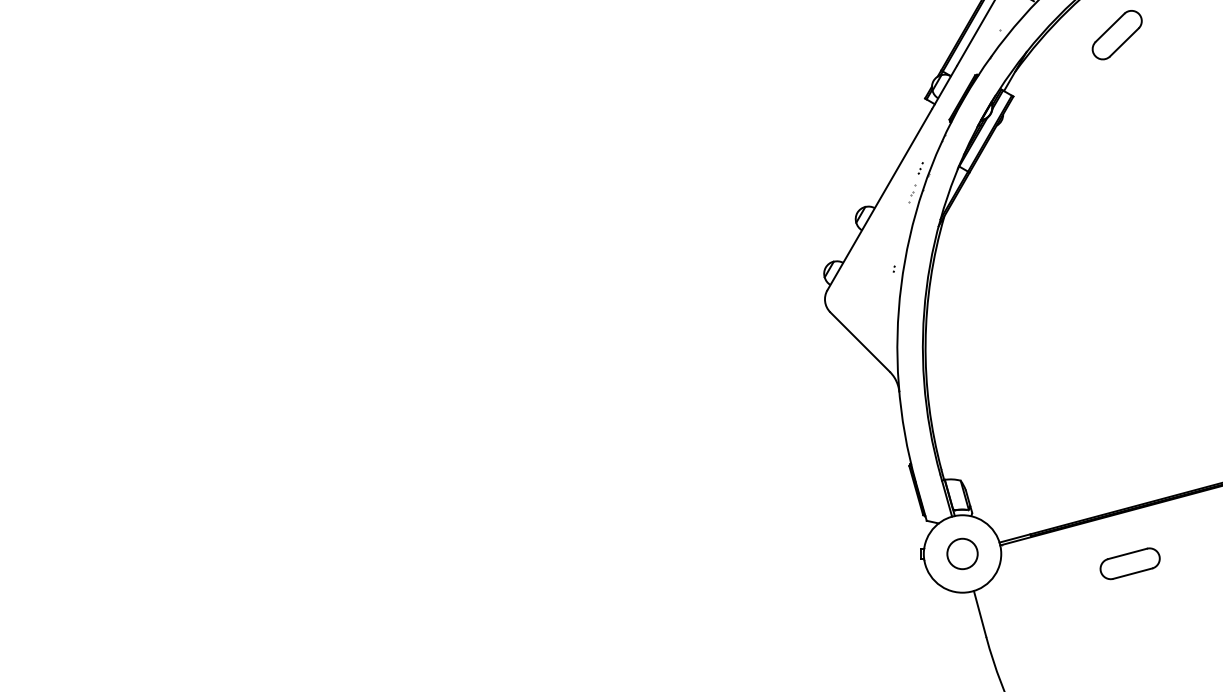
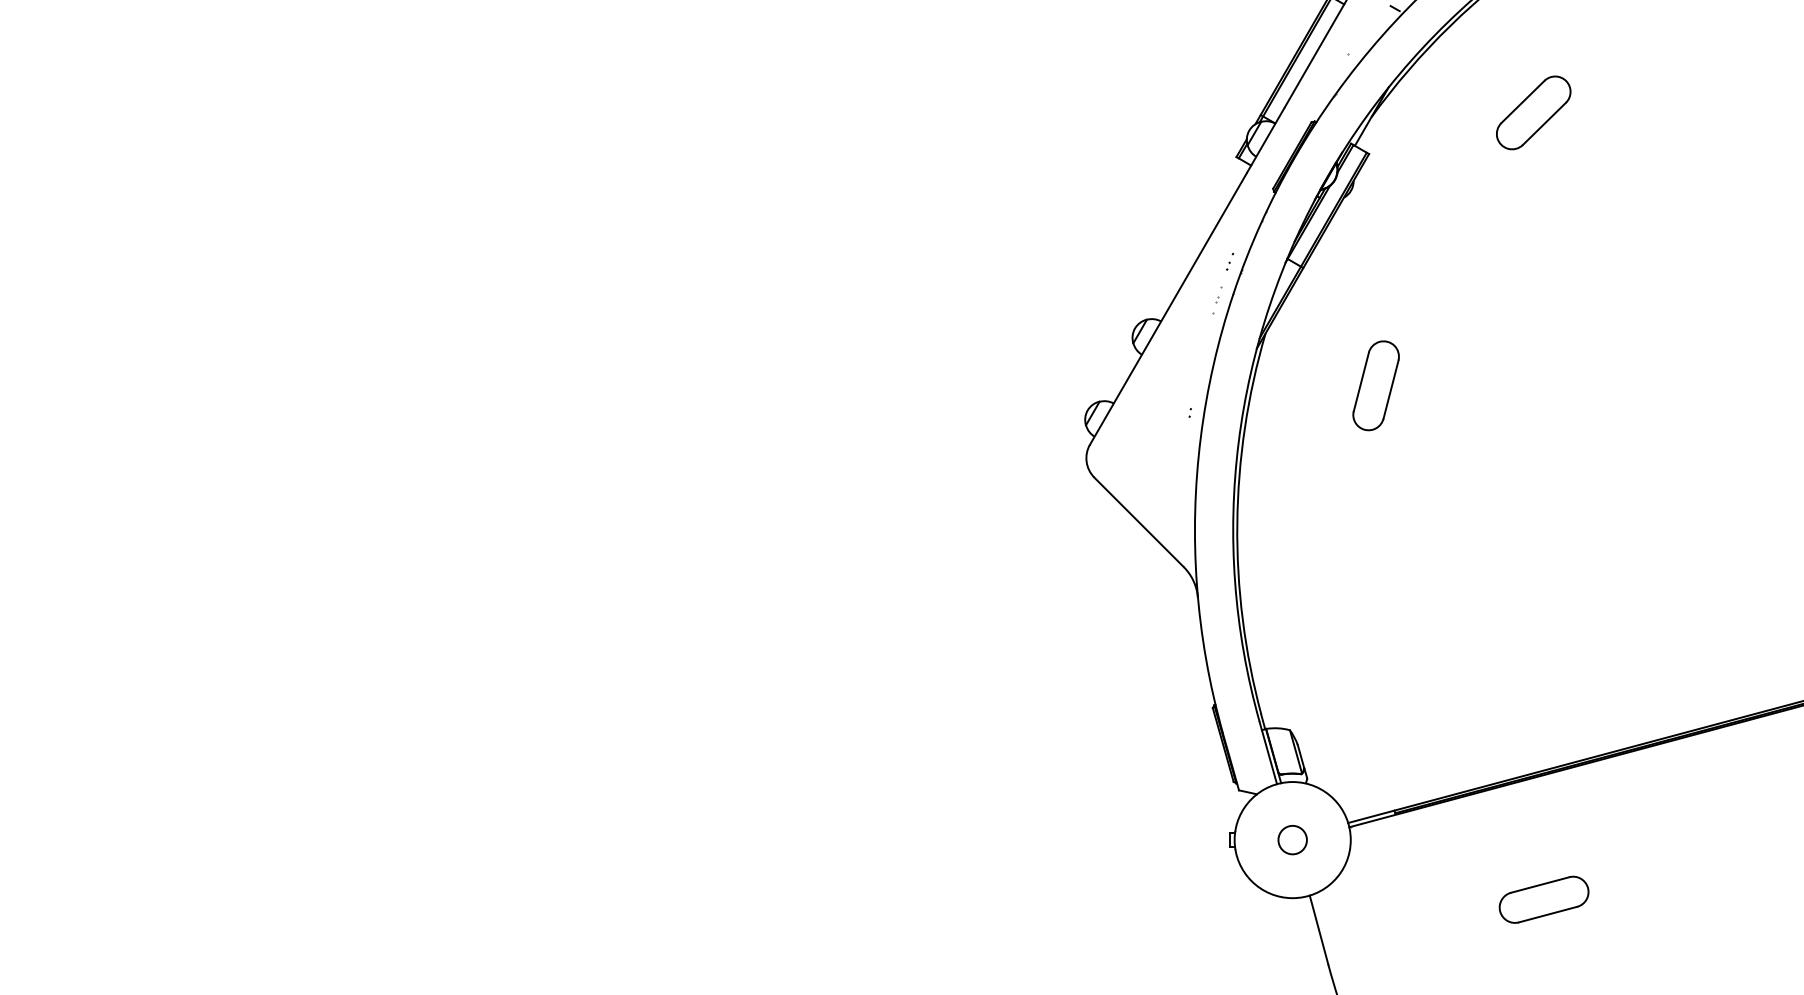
part: (1116, 35) -> (1532, 113), moved
part: (1018, 250) -> (1376, 384), added
circle: (962, 553) -> (1292, 839), size x0.62
part: (1129, 563) -> (1543, 899), moved

